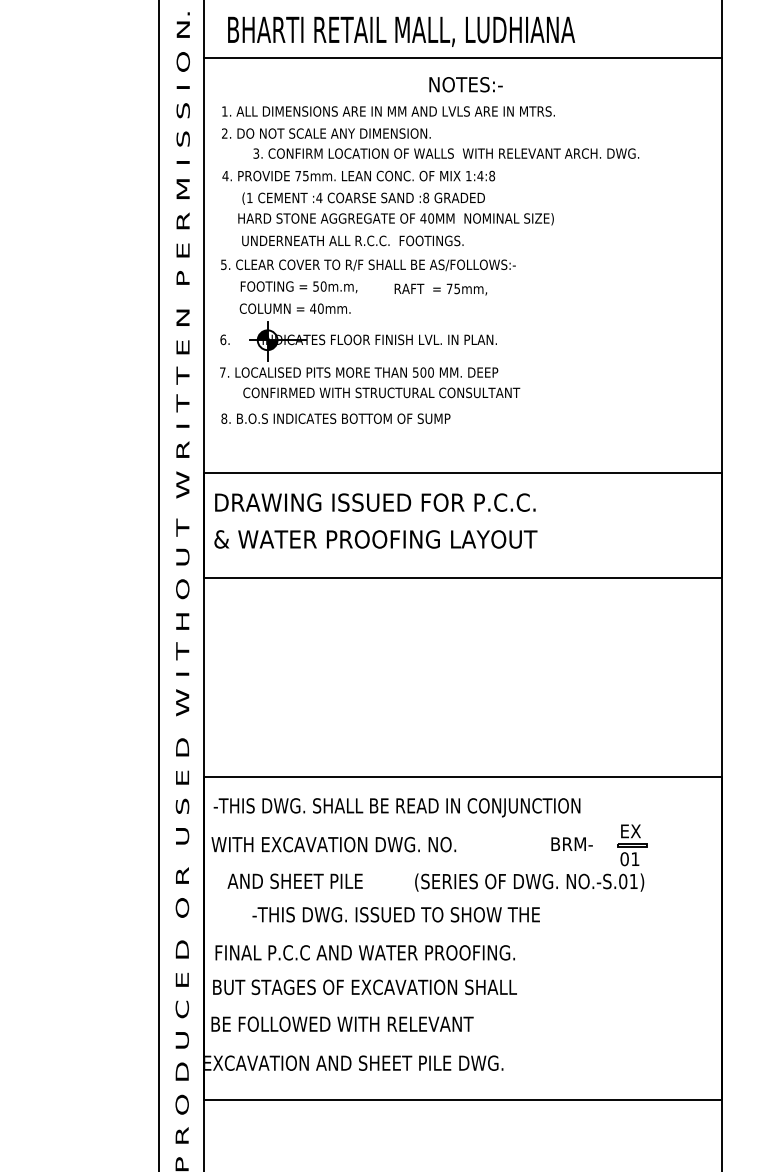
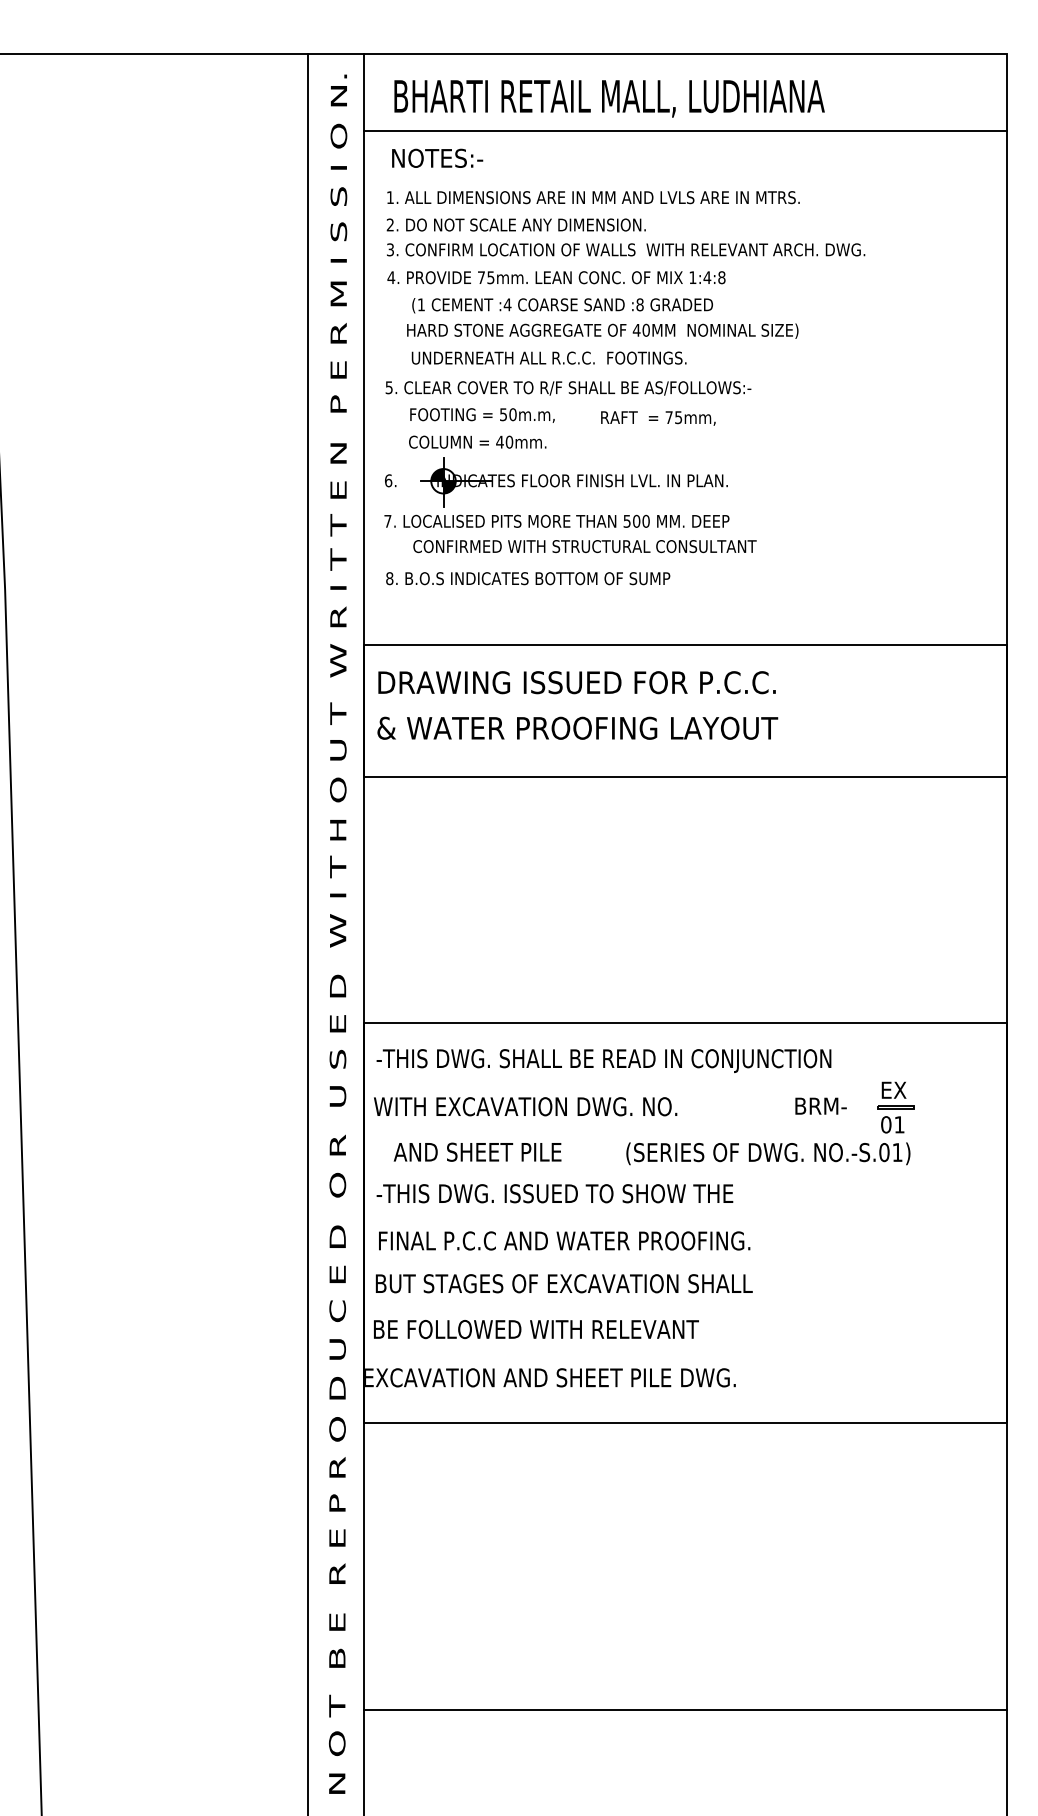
text: (466, 83) -> (437, 157), moved
text: (446, 153) -> (626, 249), moved
text: (395, 914) -> (554, 1193), moved

